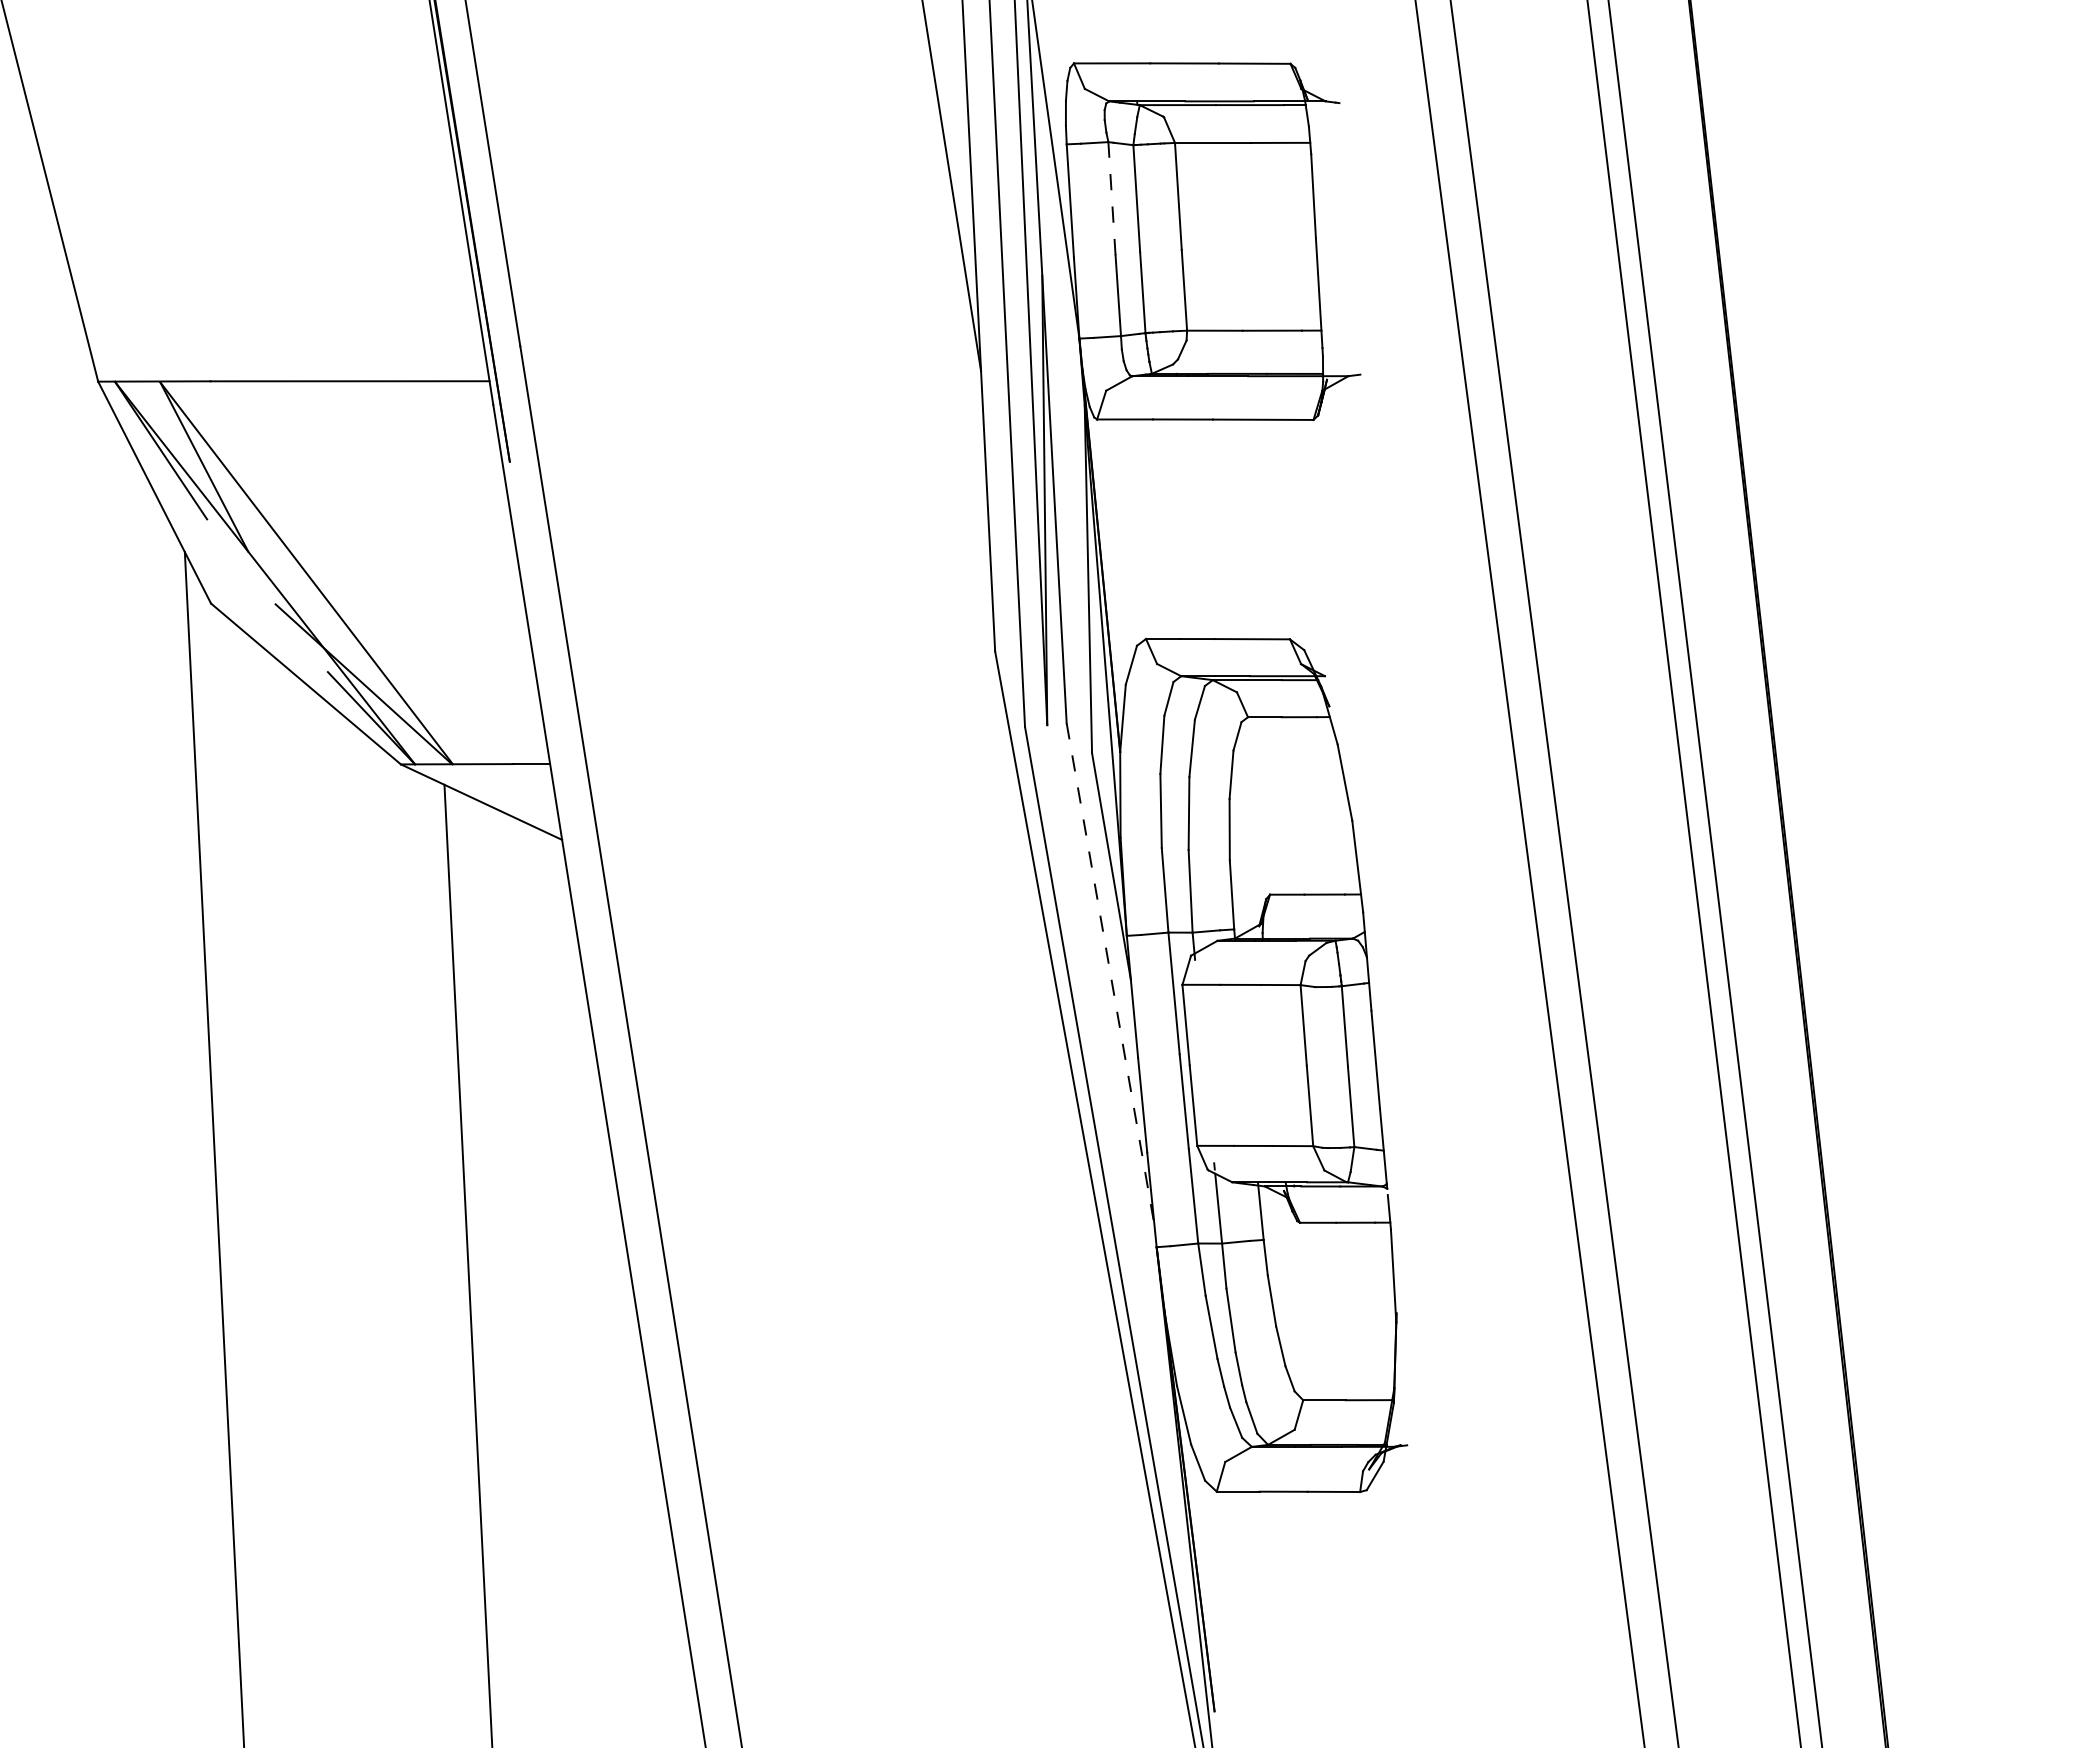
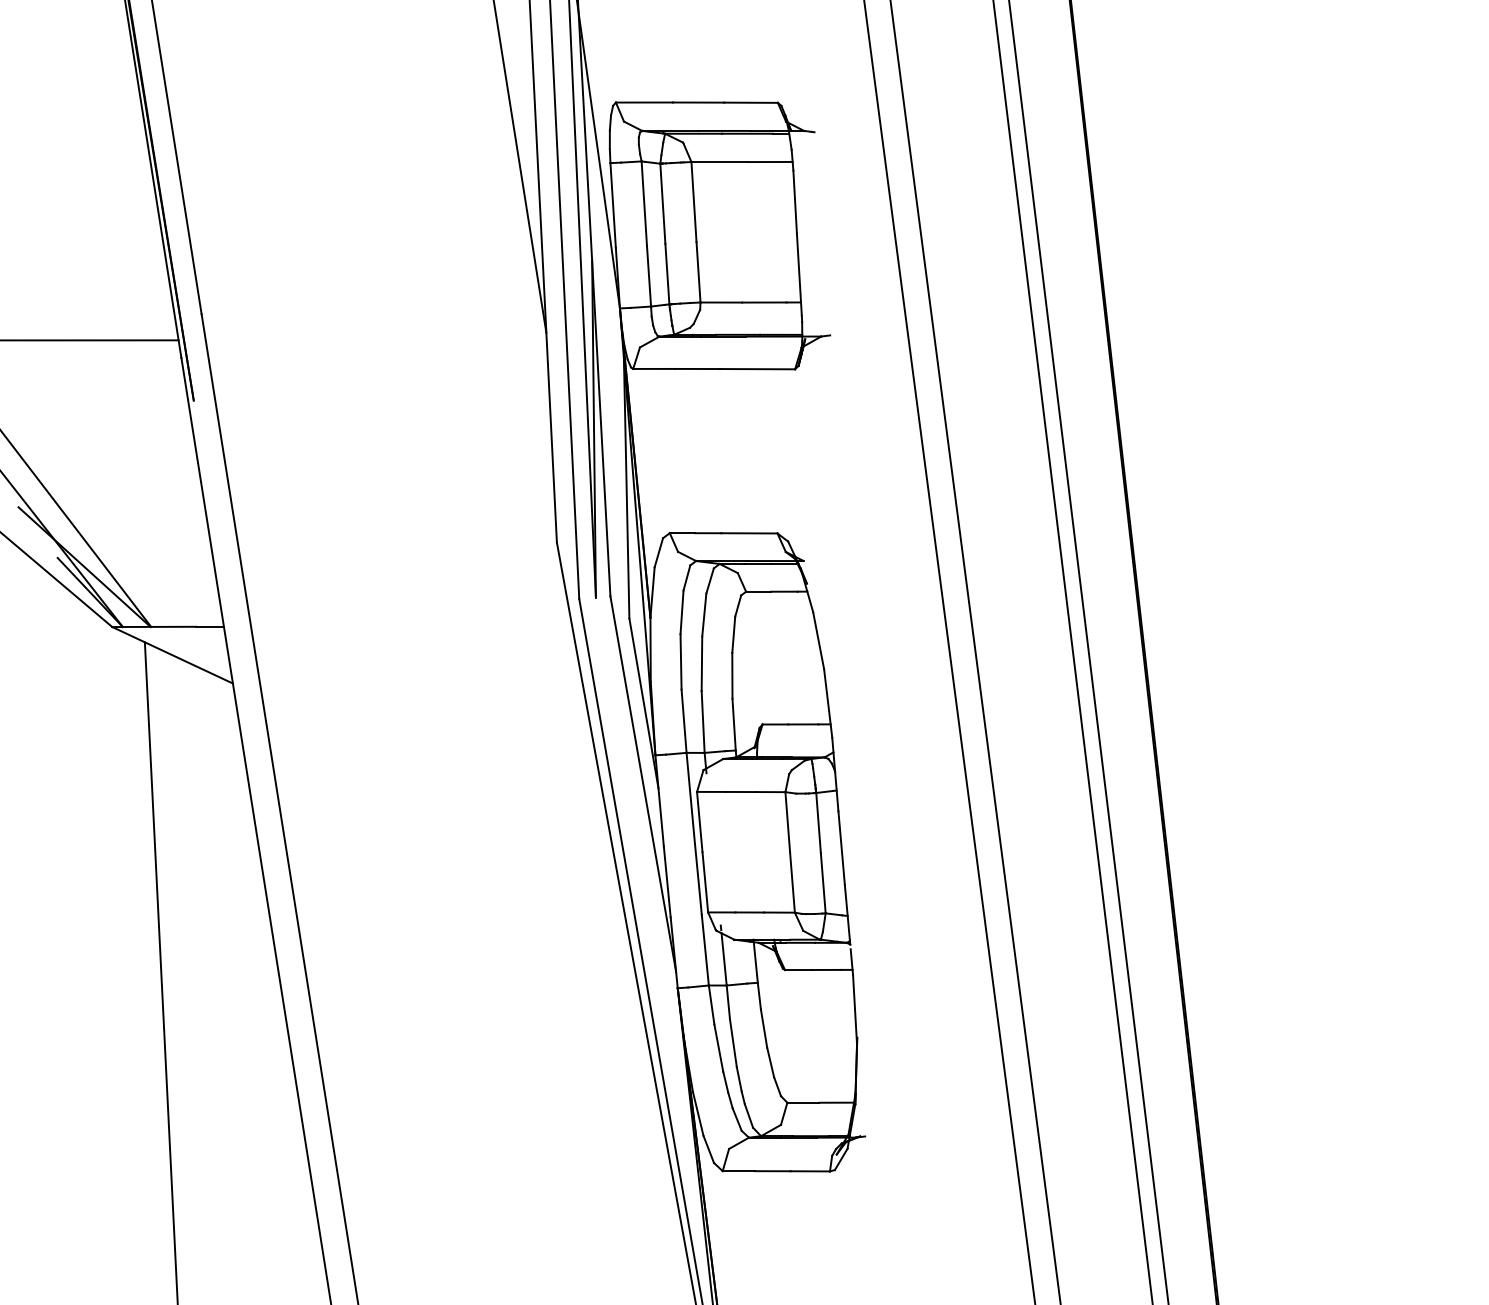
line: (1111, 198) -> (643, 203), dashed -> solid
line: (1110, 974) -> (643, 784), dashed -> solid

